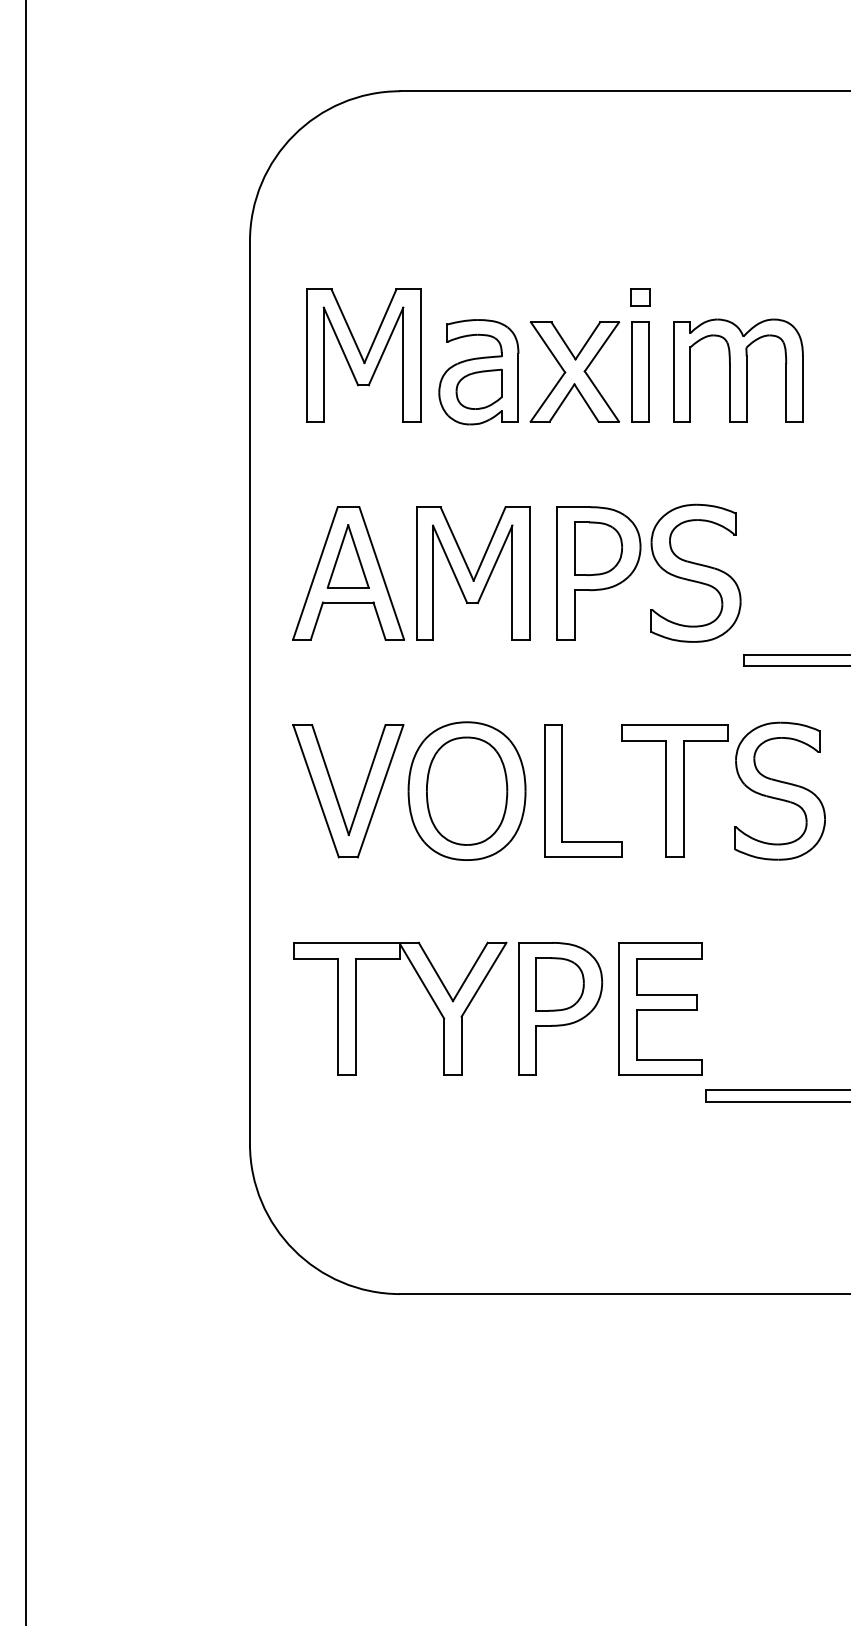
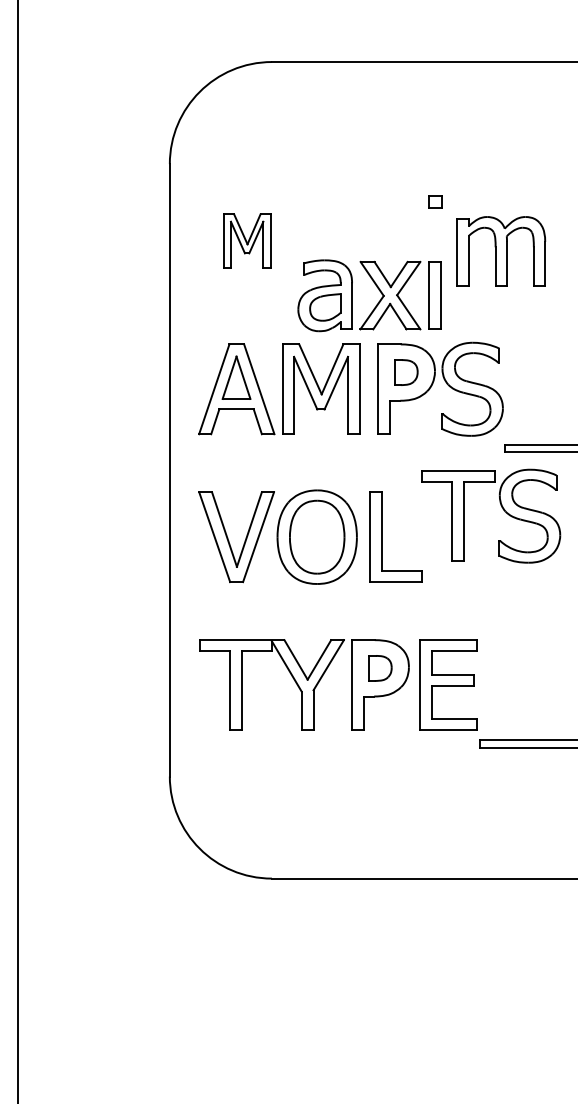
part: (364, 354) -> (247, 240), size x0.6
part: (557, 364) -> (378, 290), moved
part: (598, 548) -> (406, 372), size x0.7
part: (740, 781) -> (502, 509), moved
part: (560, 984) -> (380, 668), size x0.7

